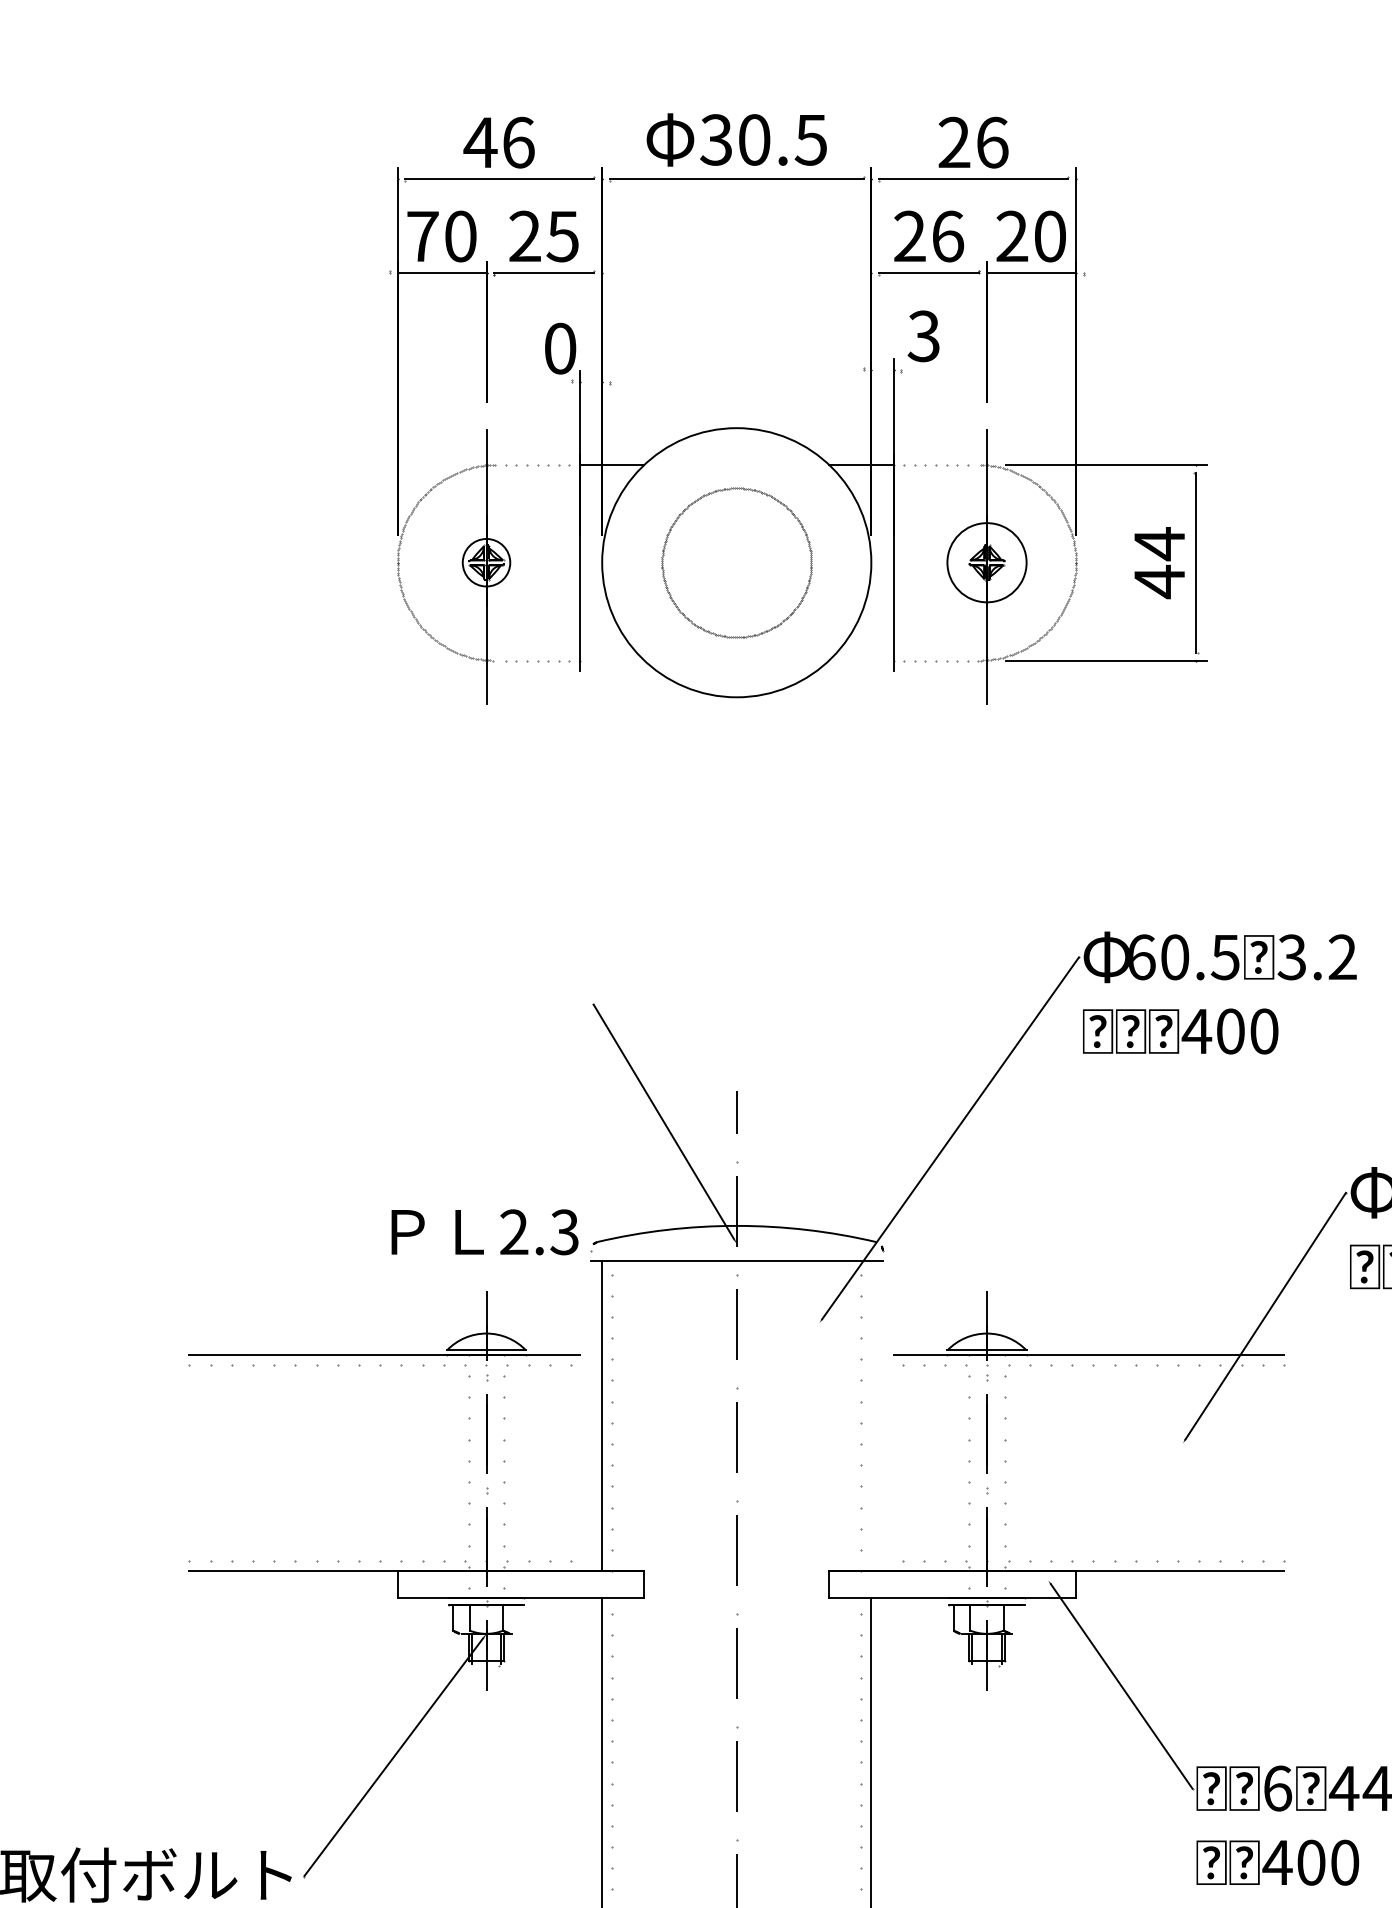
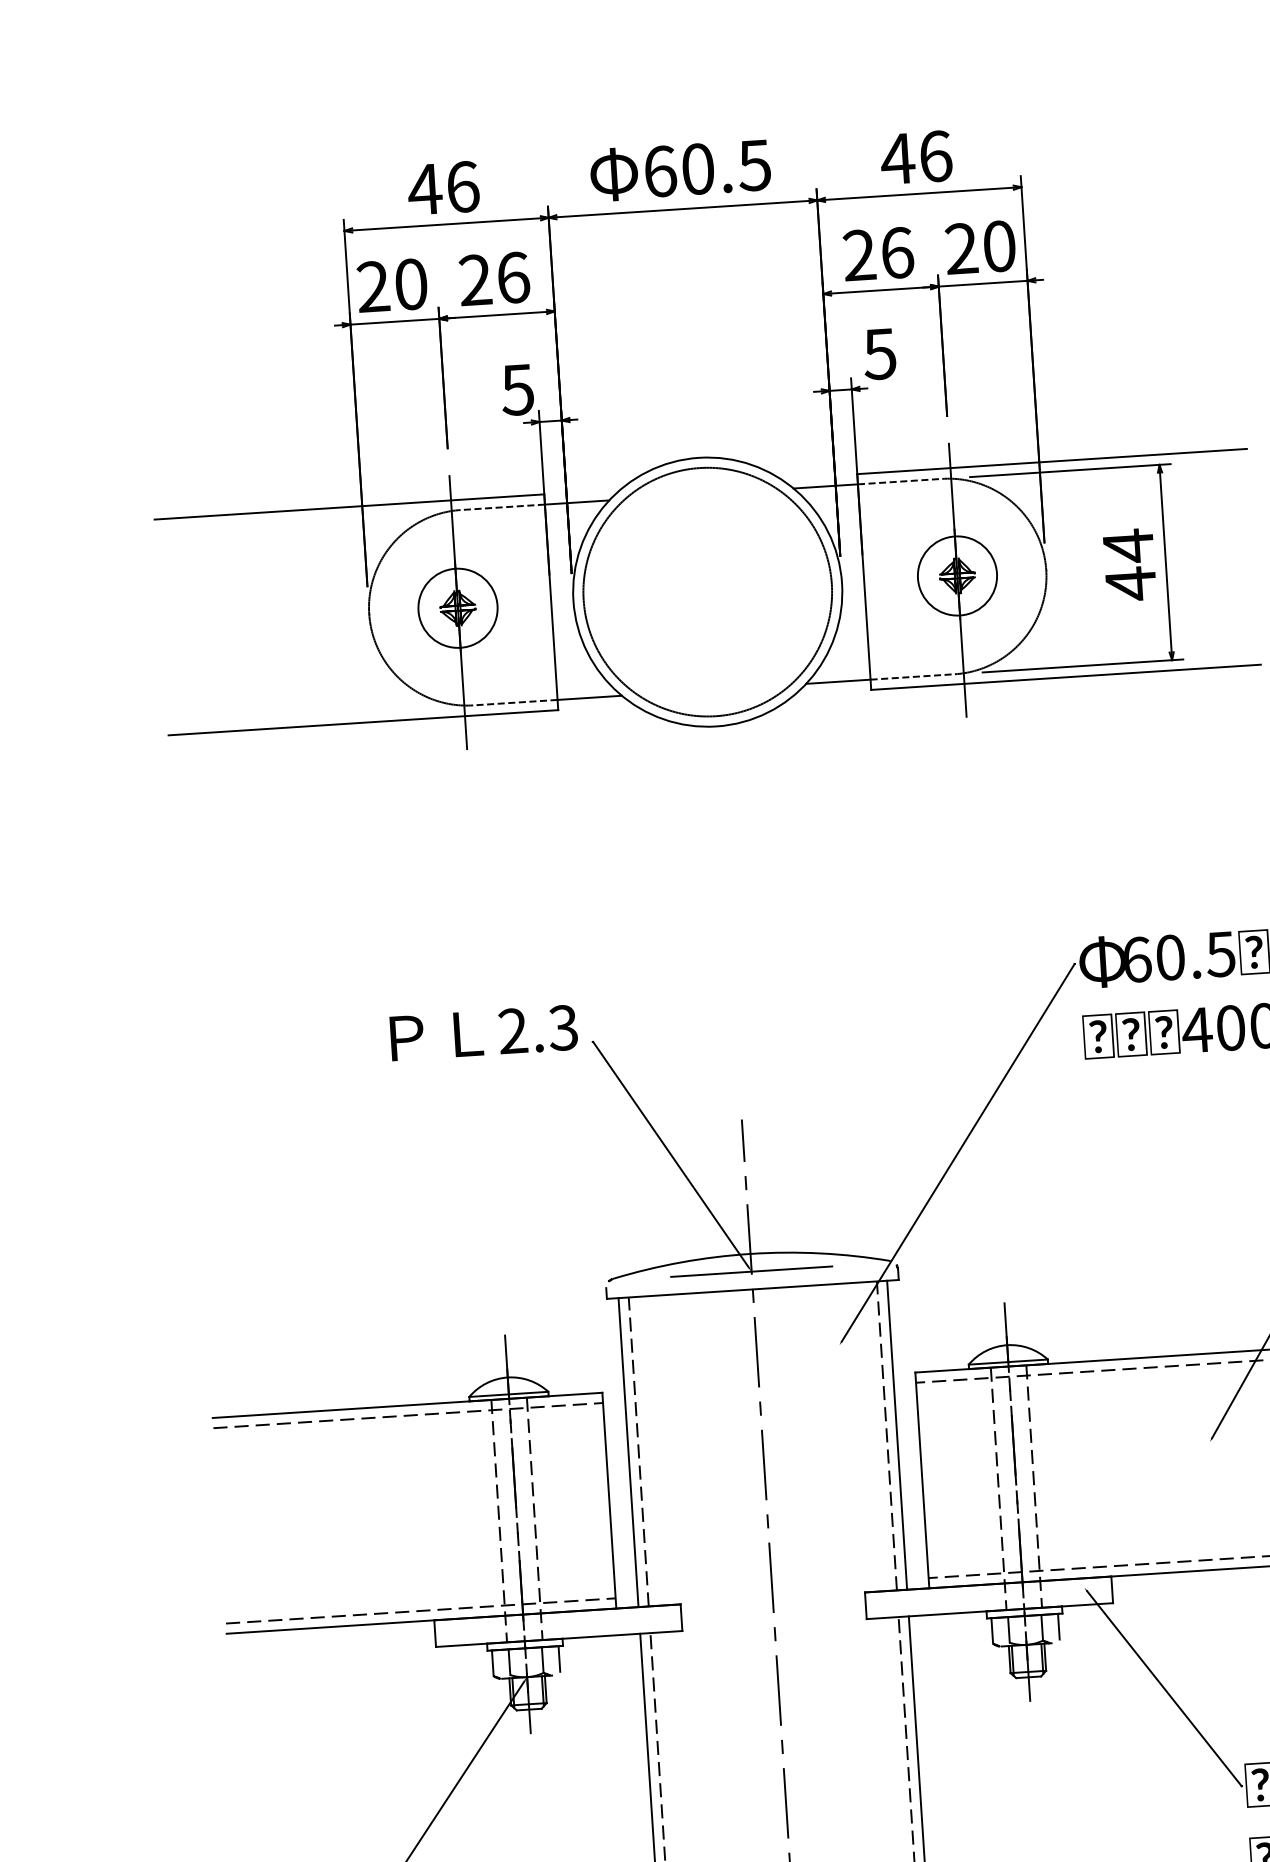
text: (716, 139) -> (660, 171), 30.5 -> 60.5
text: (954, 141) -> (897, 157), 26 -> 46
text: (422, 235) -> (373, 285), 70 -> 20
text: (562, 236) -> (512, 277), 25 -> 26
text: (923, 335) -> (879, 353), 3 -> 5
text: (559, 348) -> (517, 389), 0 -> 5
line: (384, 454) -> (349, 506), added
line: (1088, 454) -> (1051, 461), added
circle: (486, 562) -> (457, 608), size x1.67
circle: (736, 562) -> (707, 591), size x1.67
line: (611, 660) -> (589, 697), added
line: (861, 660) -> (838, 681), added
line: (384, 670) -> (363, 722), added
line: (1088, 670) -> (1065, 676), added
text: (484, 1232) -> (483, 1033), moved
line: (736, 1243) -> (751, 1271), added
line: (871, 1416) -> (897, 1435), added
line: (579, 1462) -> (608, 1500), added
line: (893, 1462) -> (922, 1479), added
line: (519, 1617) -> (559, 1658), added
line: (1020, 1617) -> (1058, 1626), added

